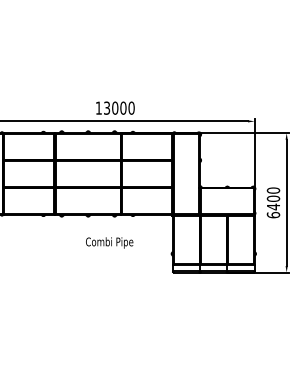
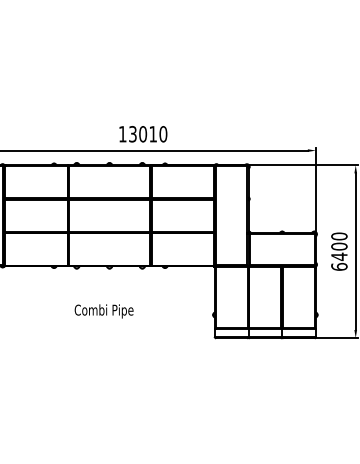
text: (123, 108) -> (153, 134), 13000 -> 13010
text: (109, 243) -> (103, 311), moved

